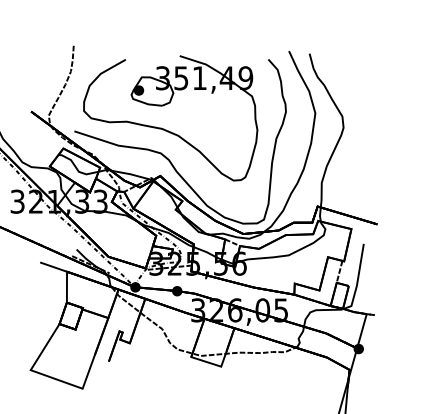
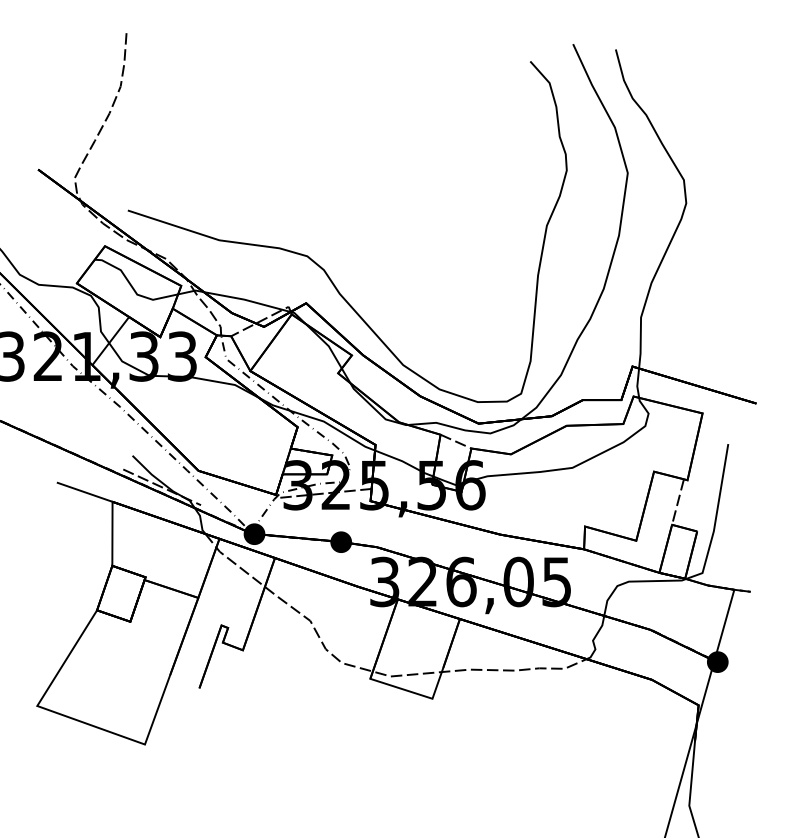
part: (164, 128) -> (314, 204), removed

